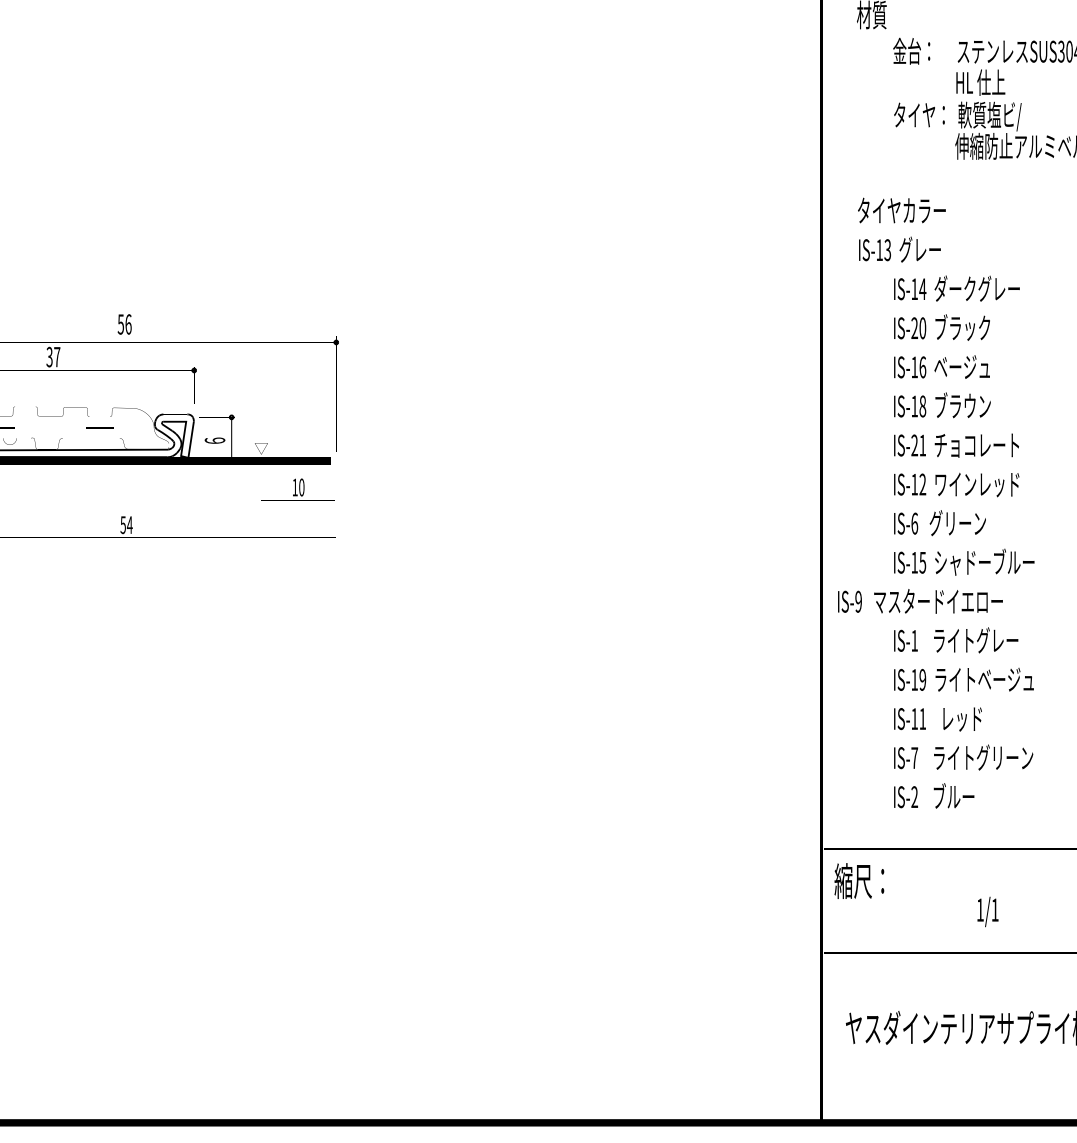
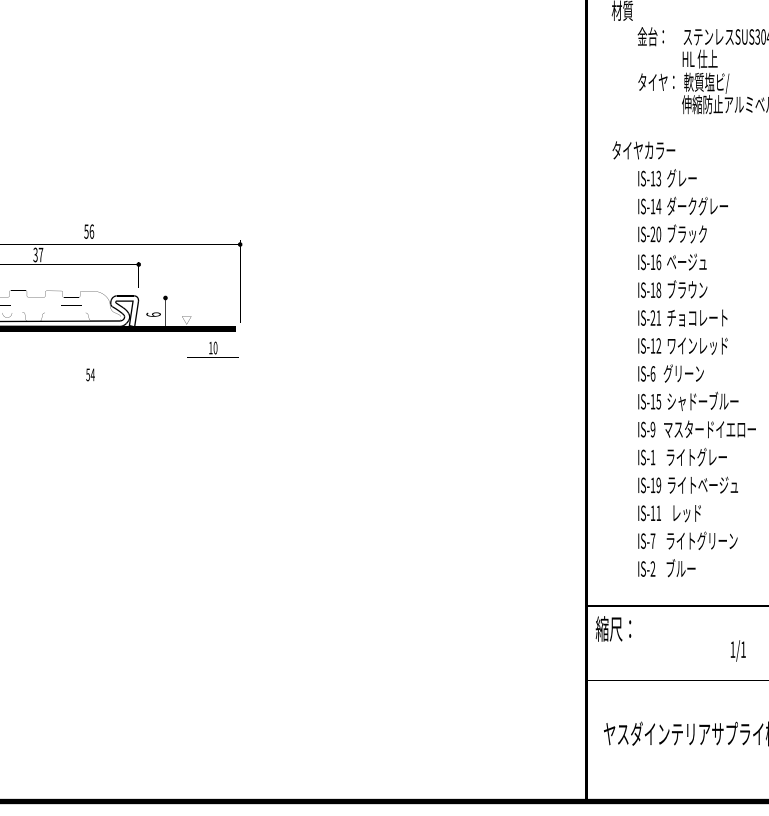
text: (899, 249) -> (667, 178), moved
text: (919, 601) -> (696, 429), moved
text: (986, 911) -> (737, 650), moved

